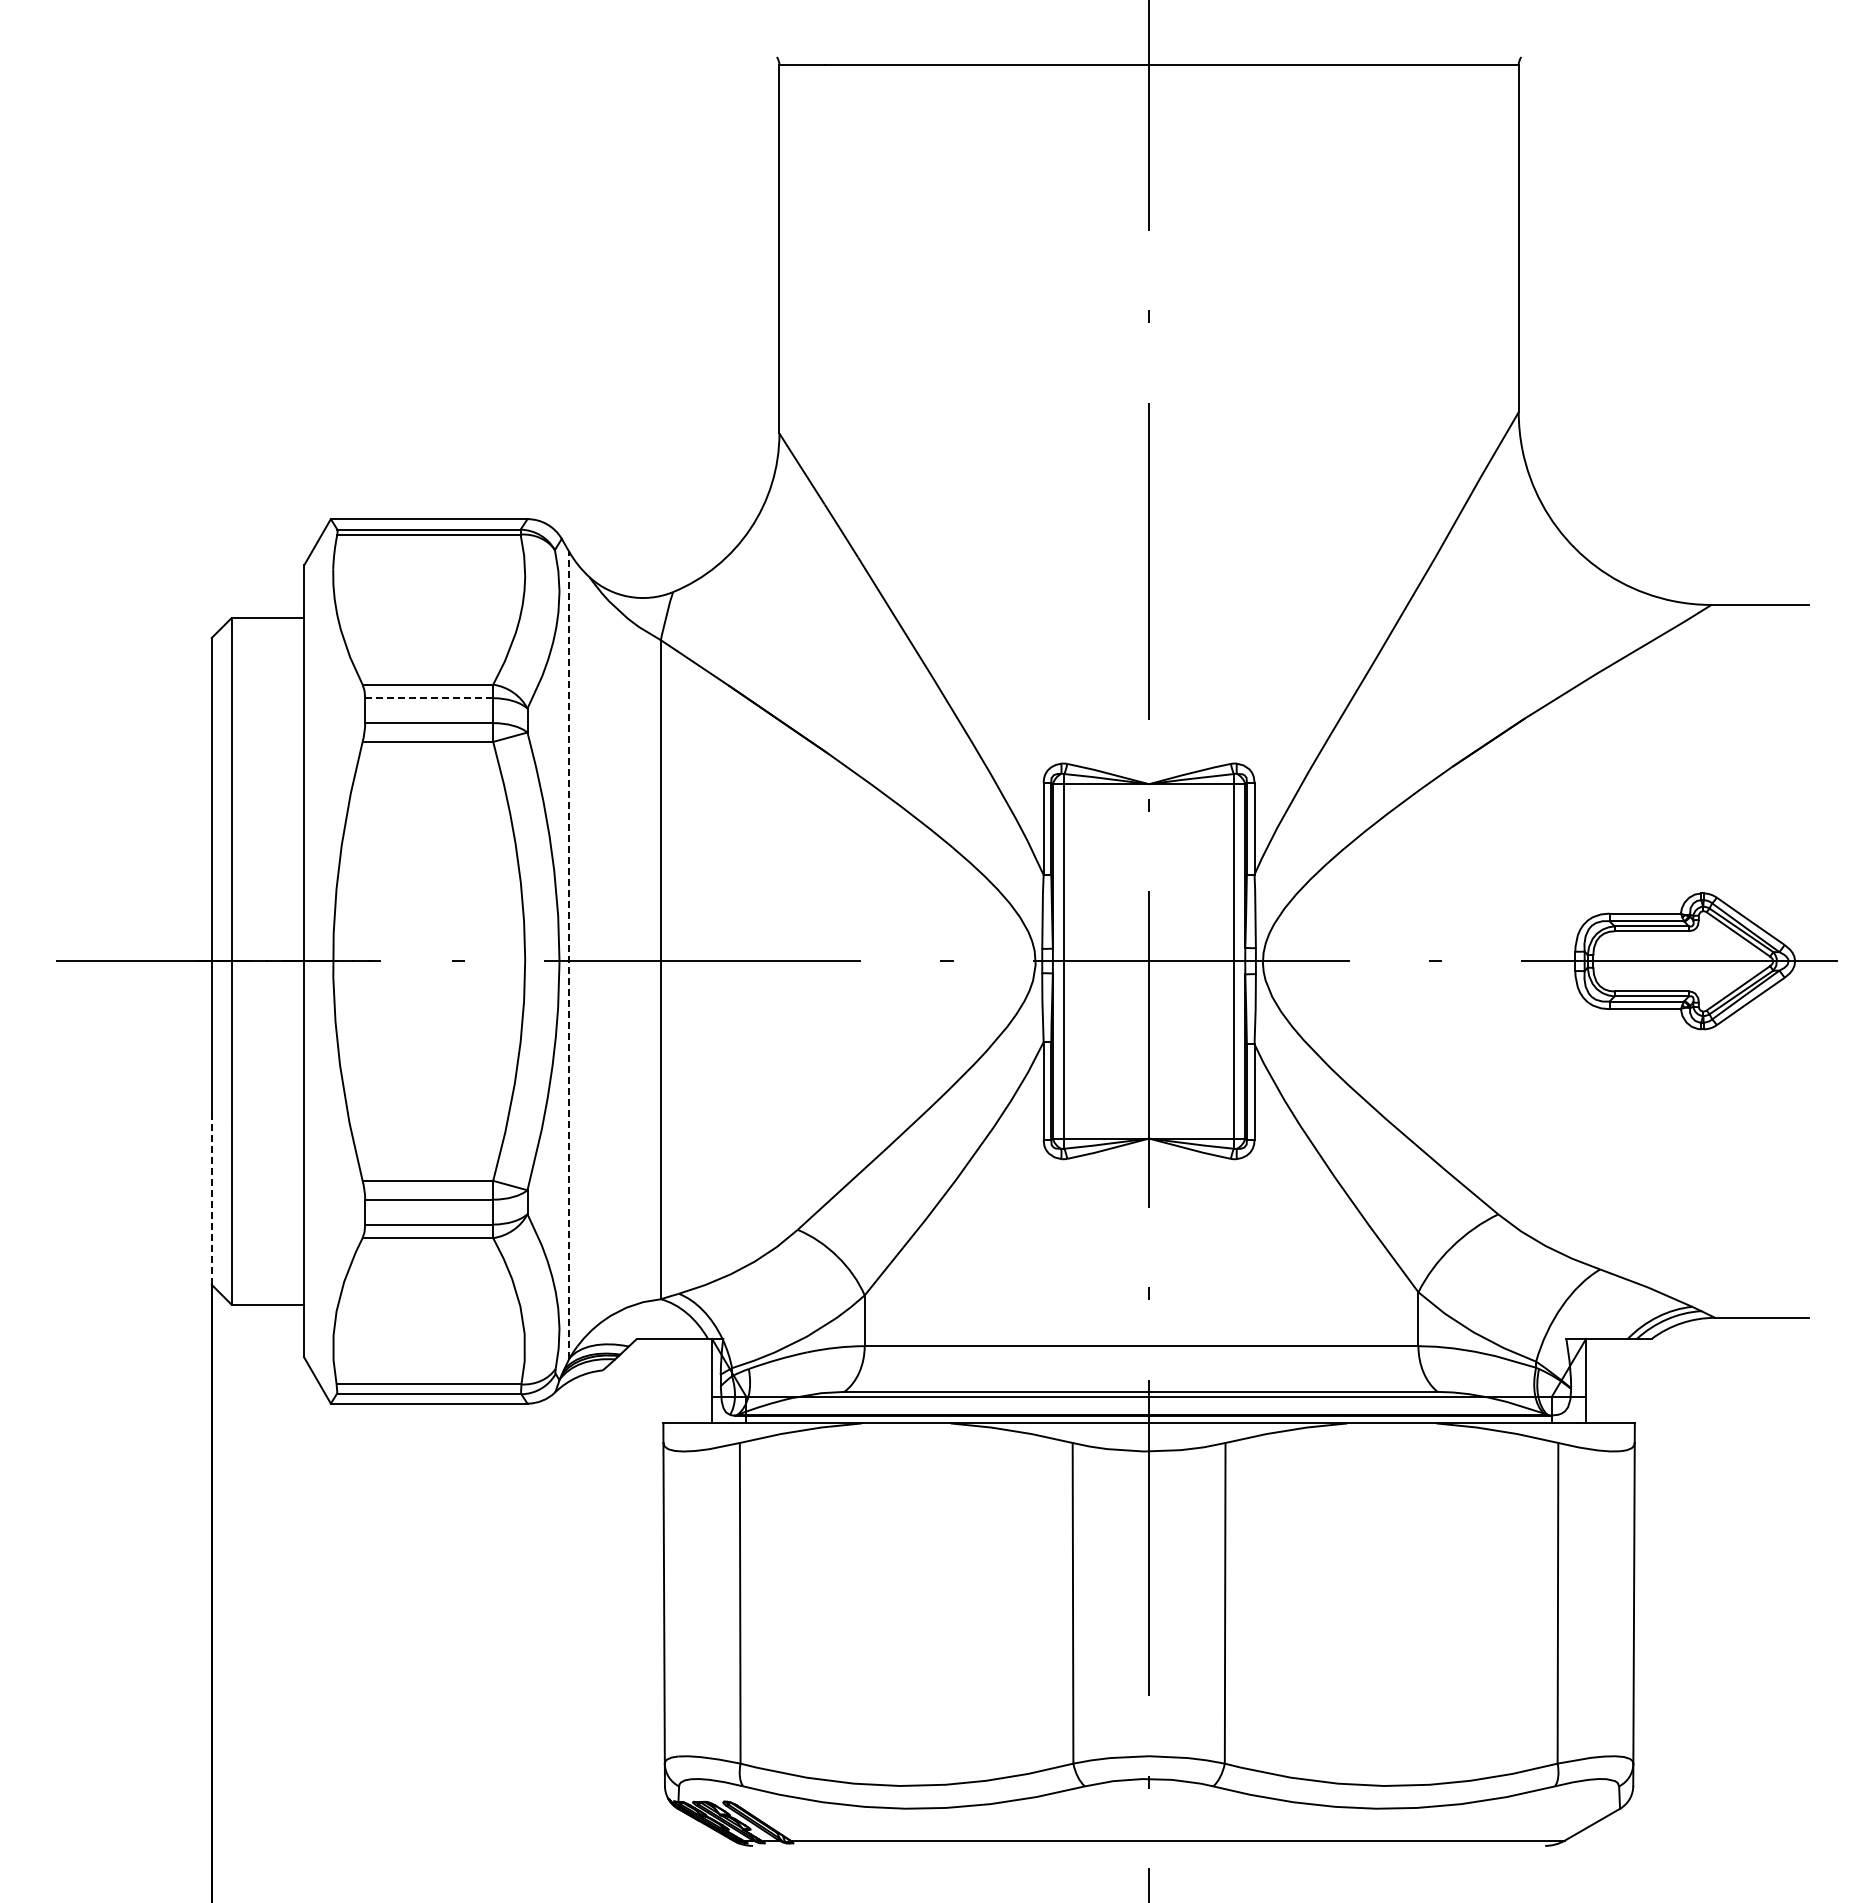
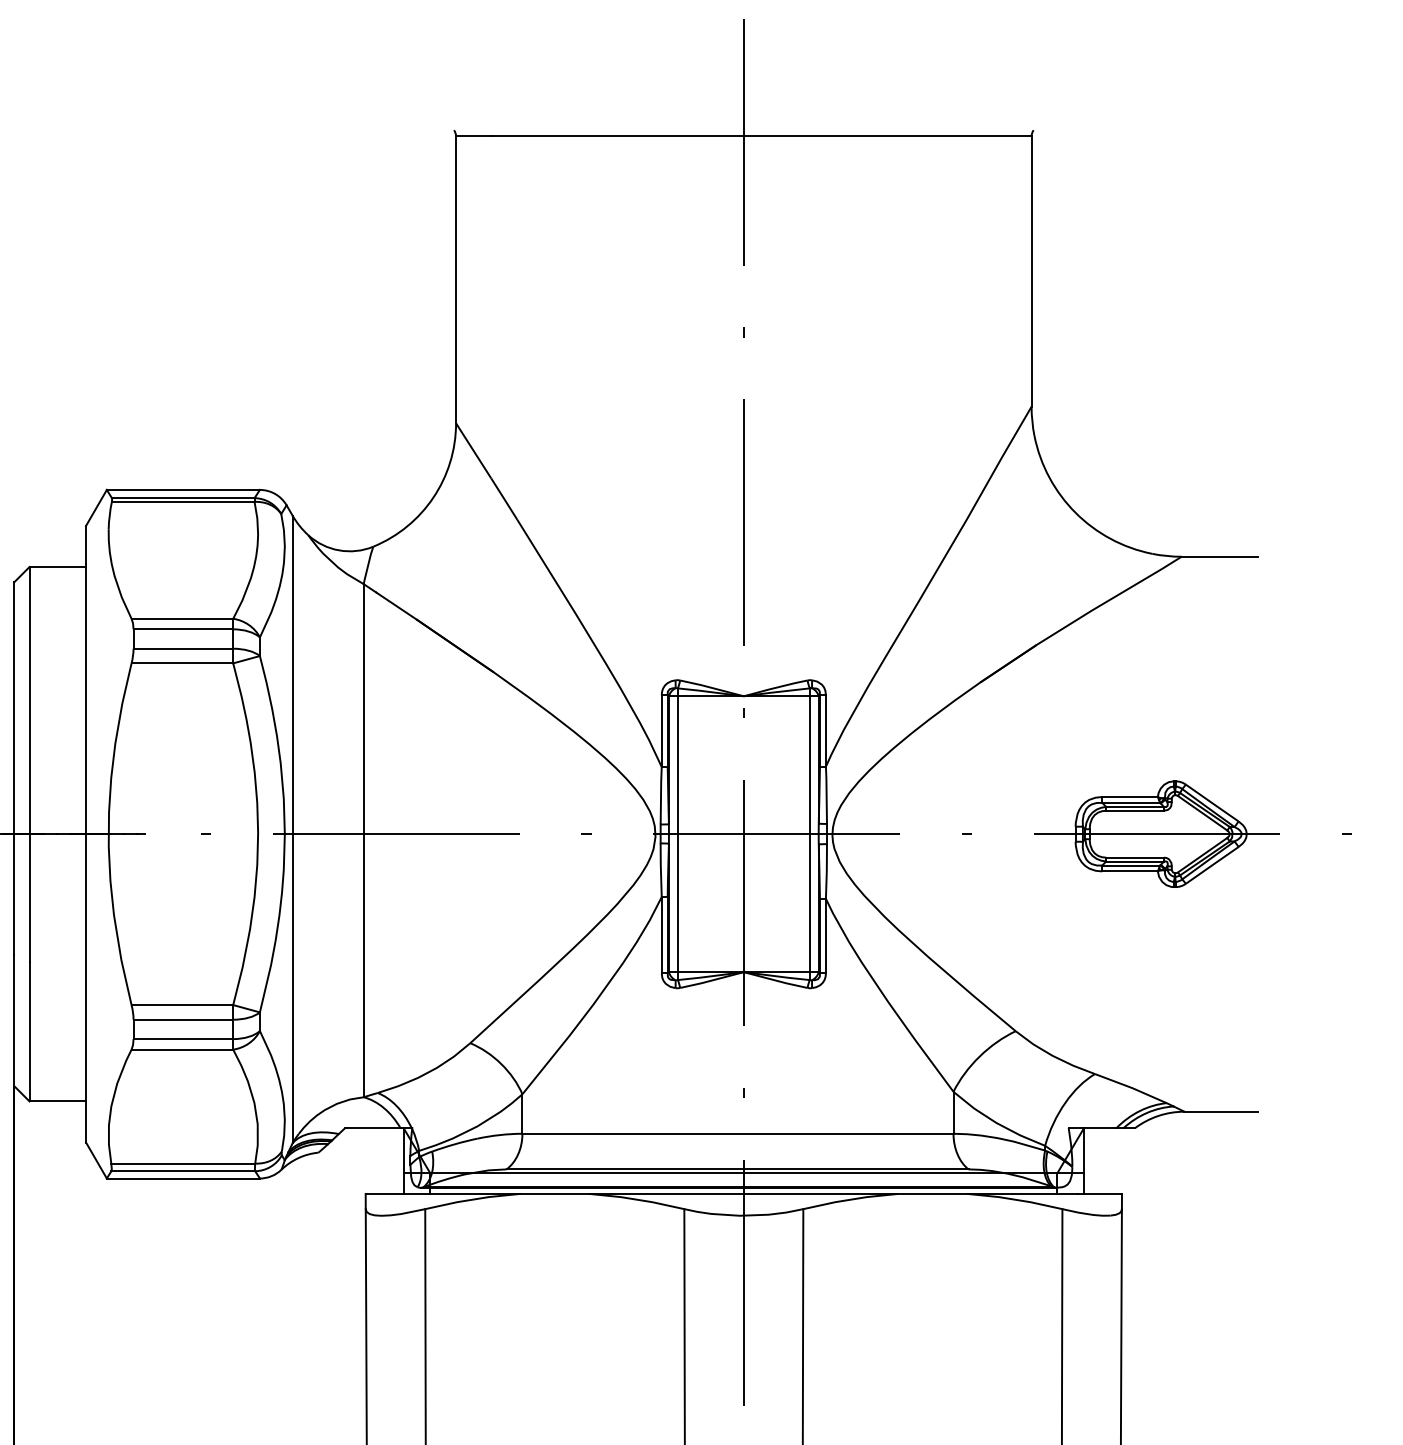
line: (429, 698) -> (183, 629), dashed -> solid
line: (569, 954) -> (292, 828), dashed -> solid
line: (211, 1200) -> (13, 1020), dashed -> solid

